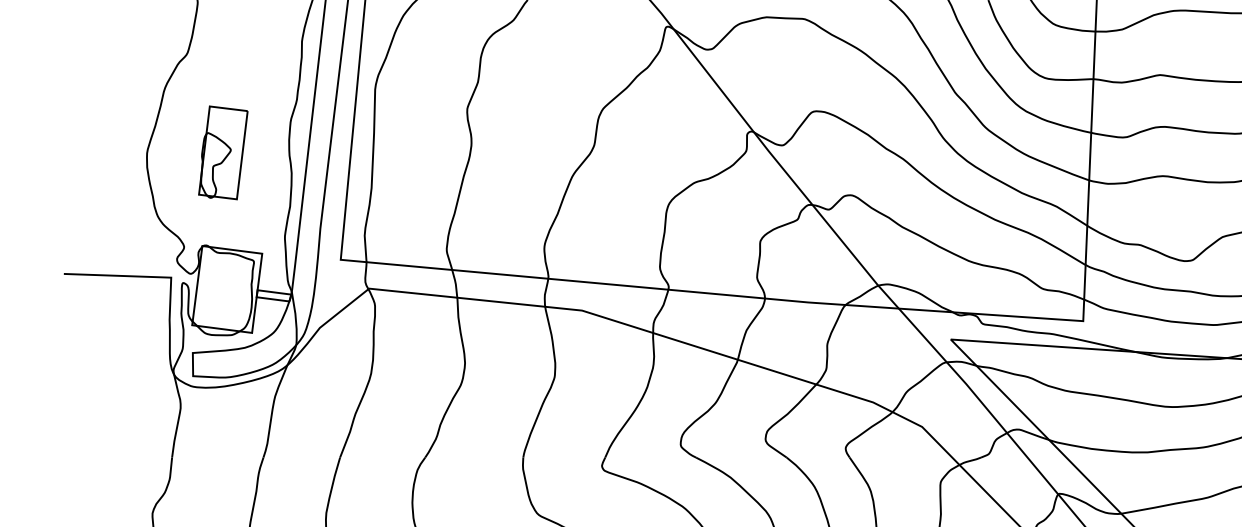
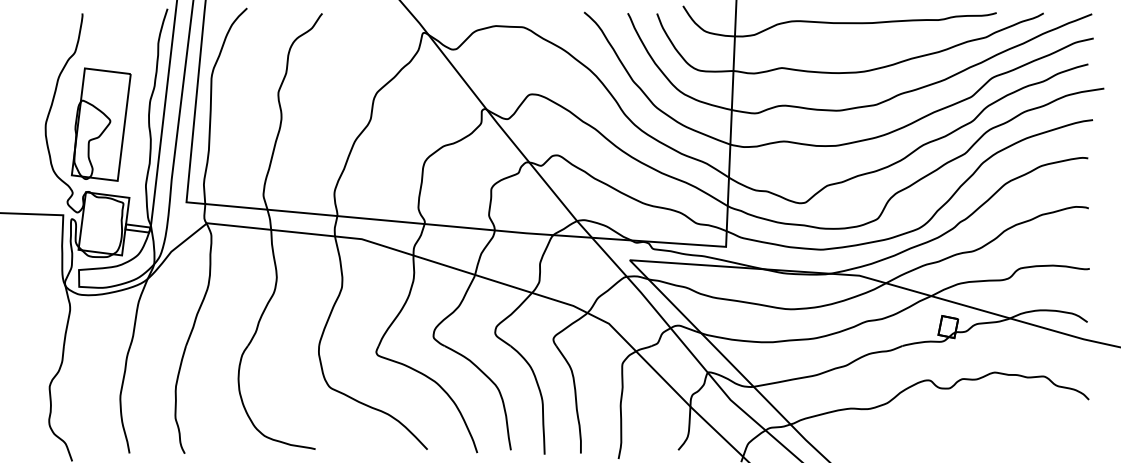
part: (222, 152) -> (100, 124), size x1.67

